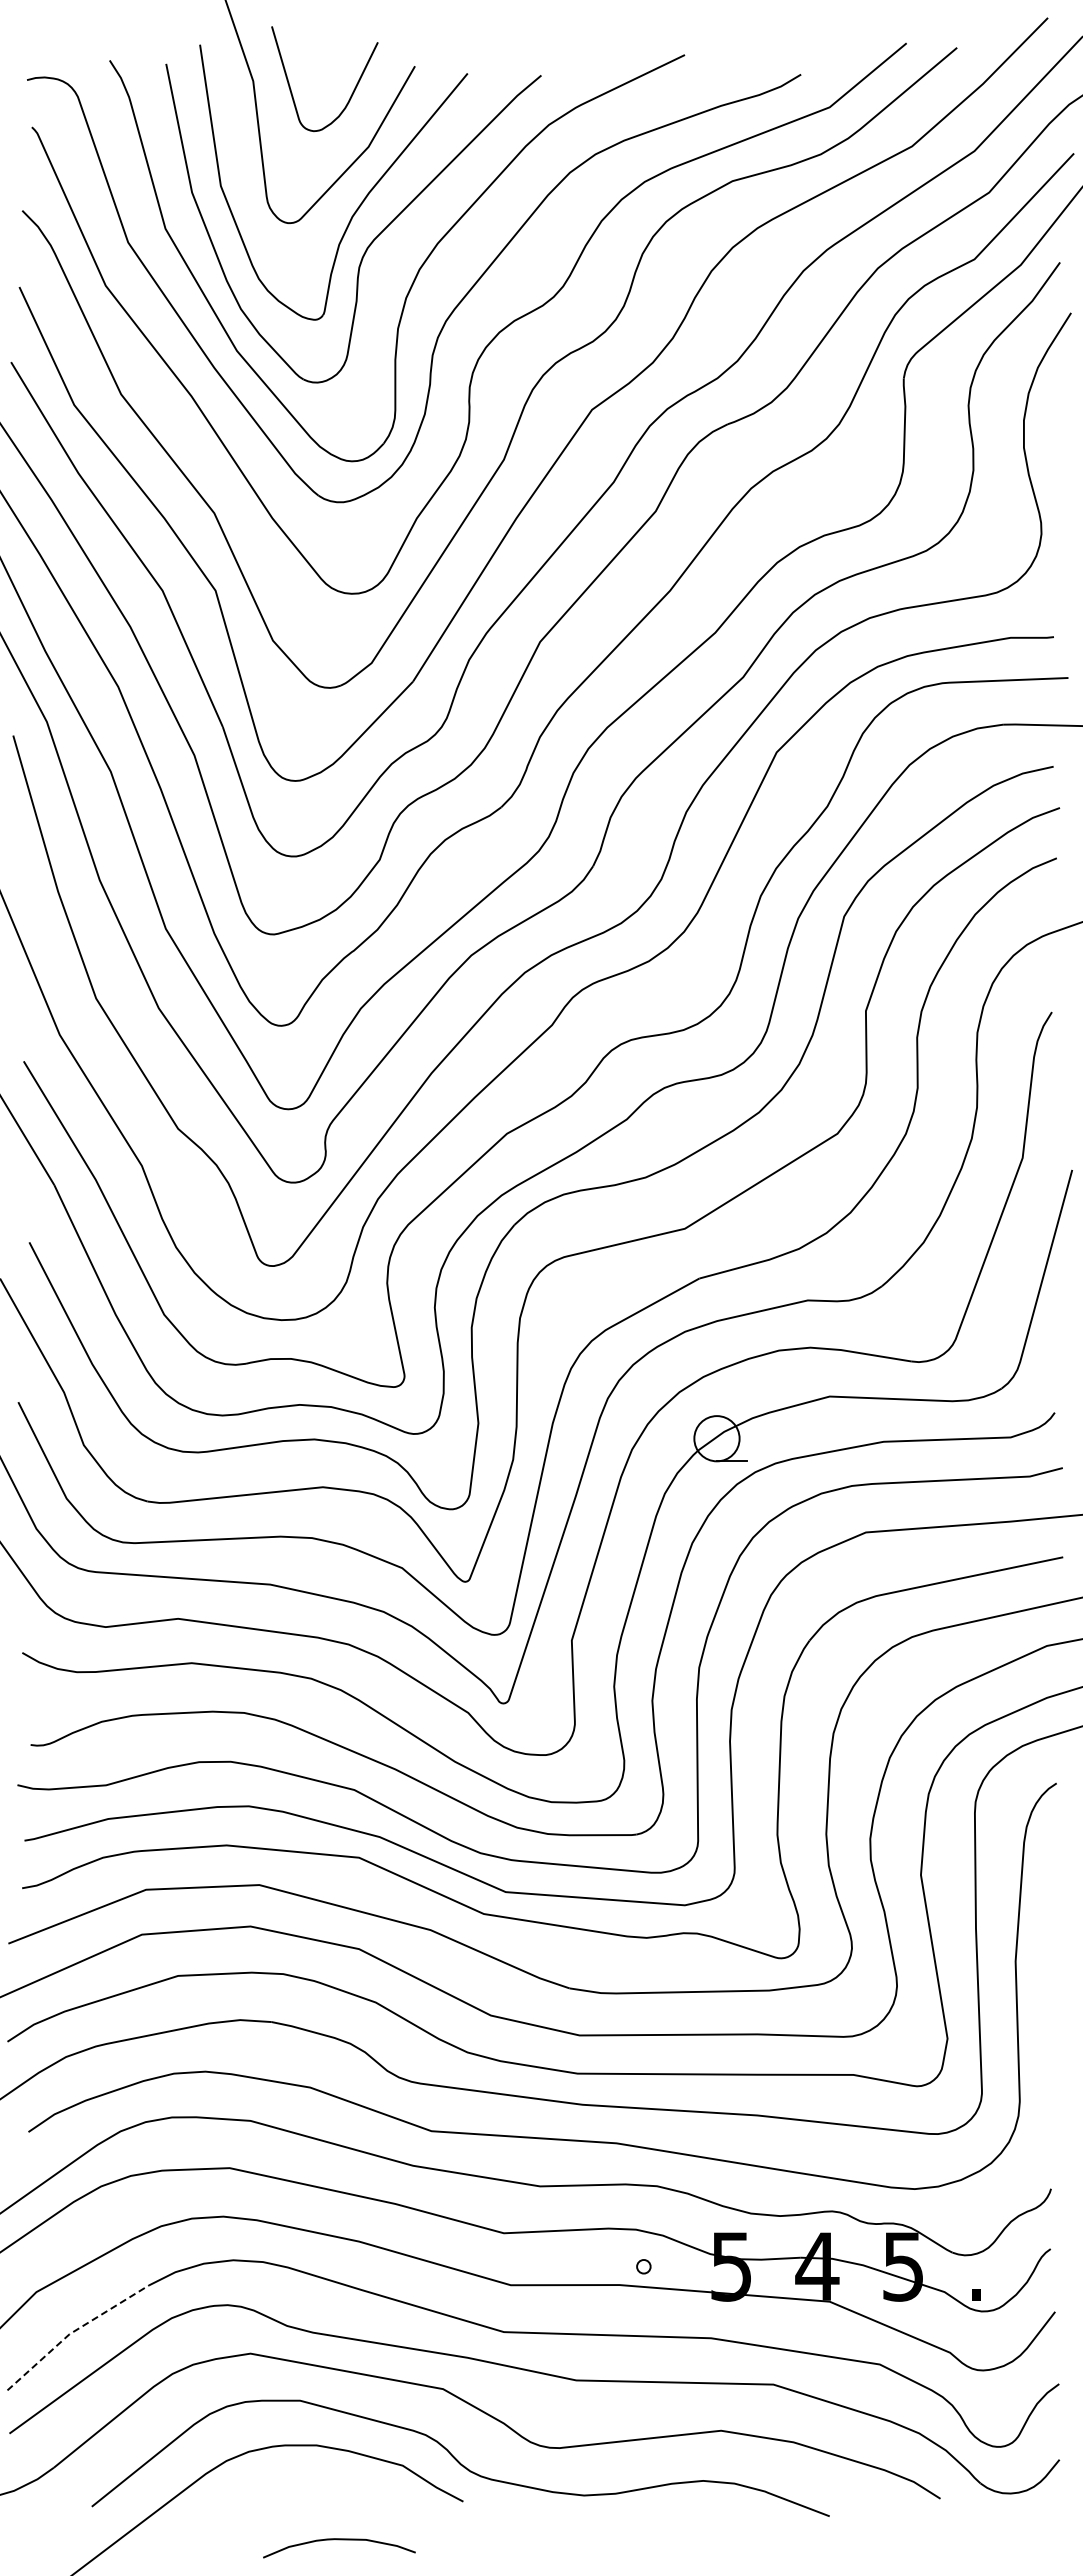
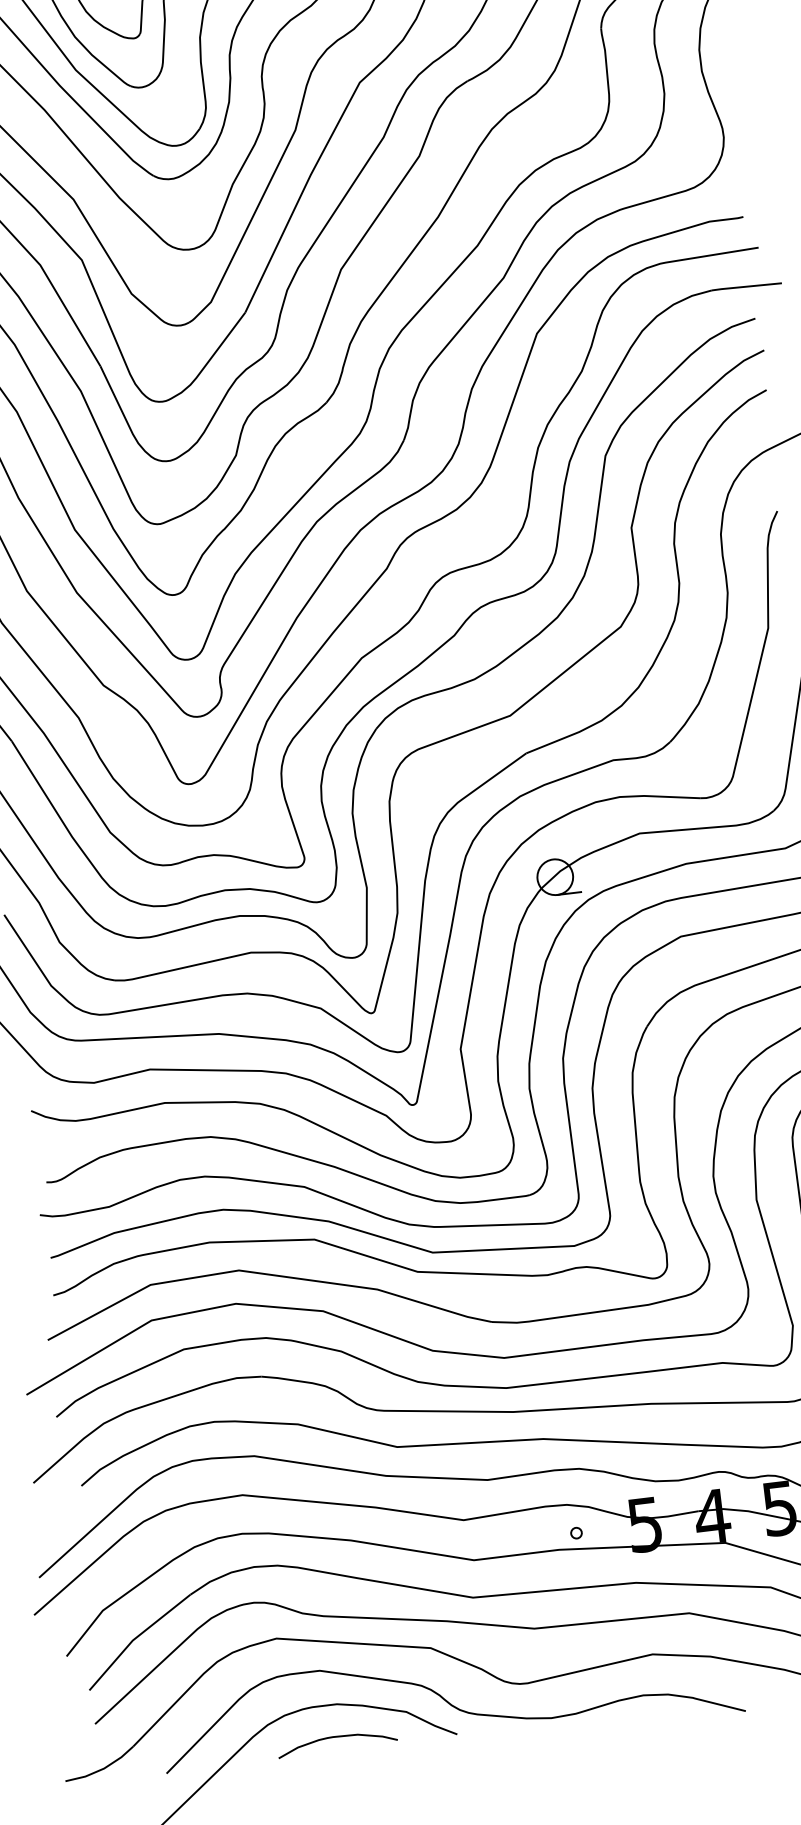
line: (73, 2331) -> (135, 1638), dashed -> solid
curve: (339, 2540) -> (336, 1737), moved

